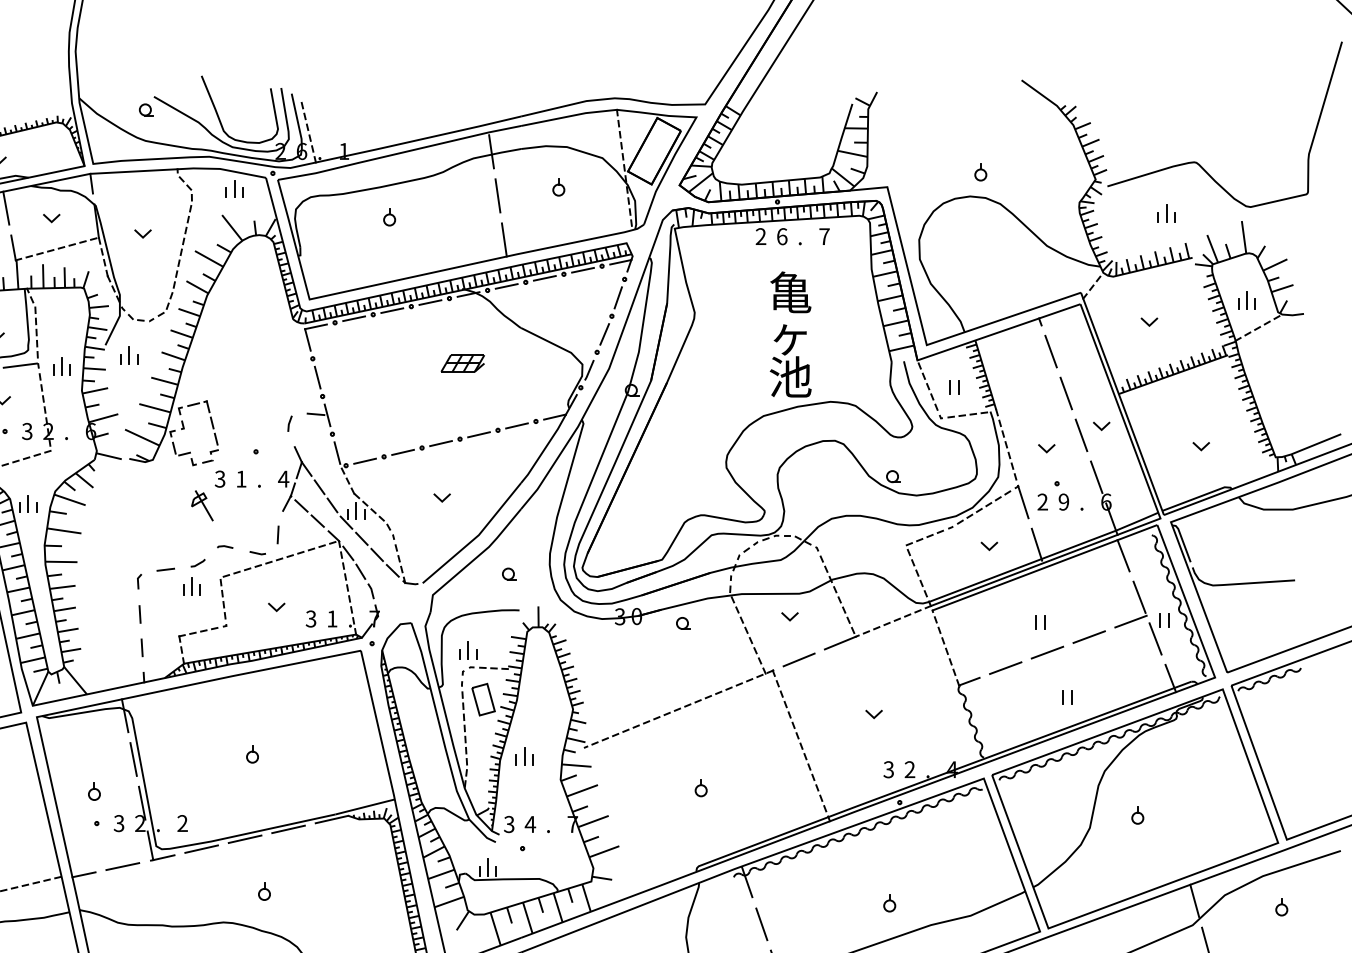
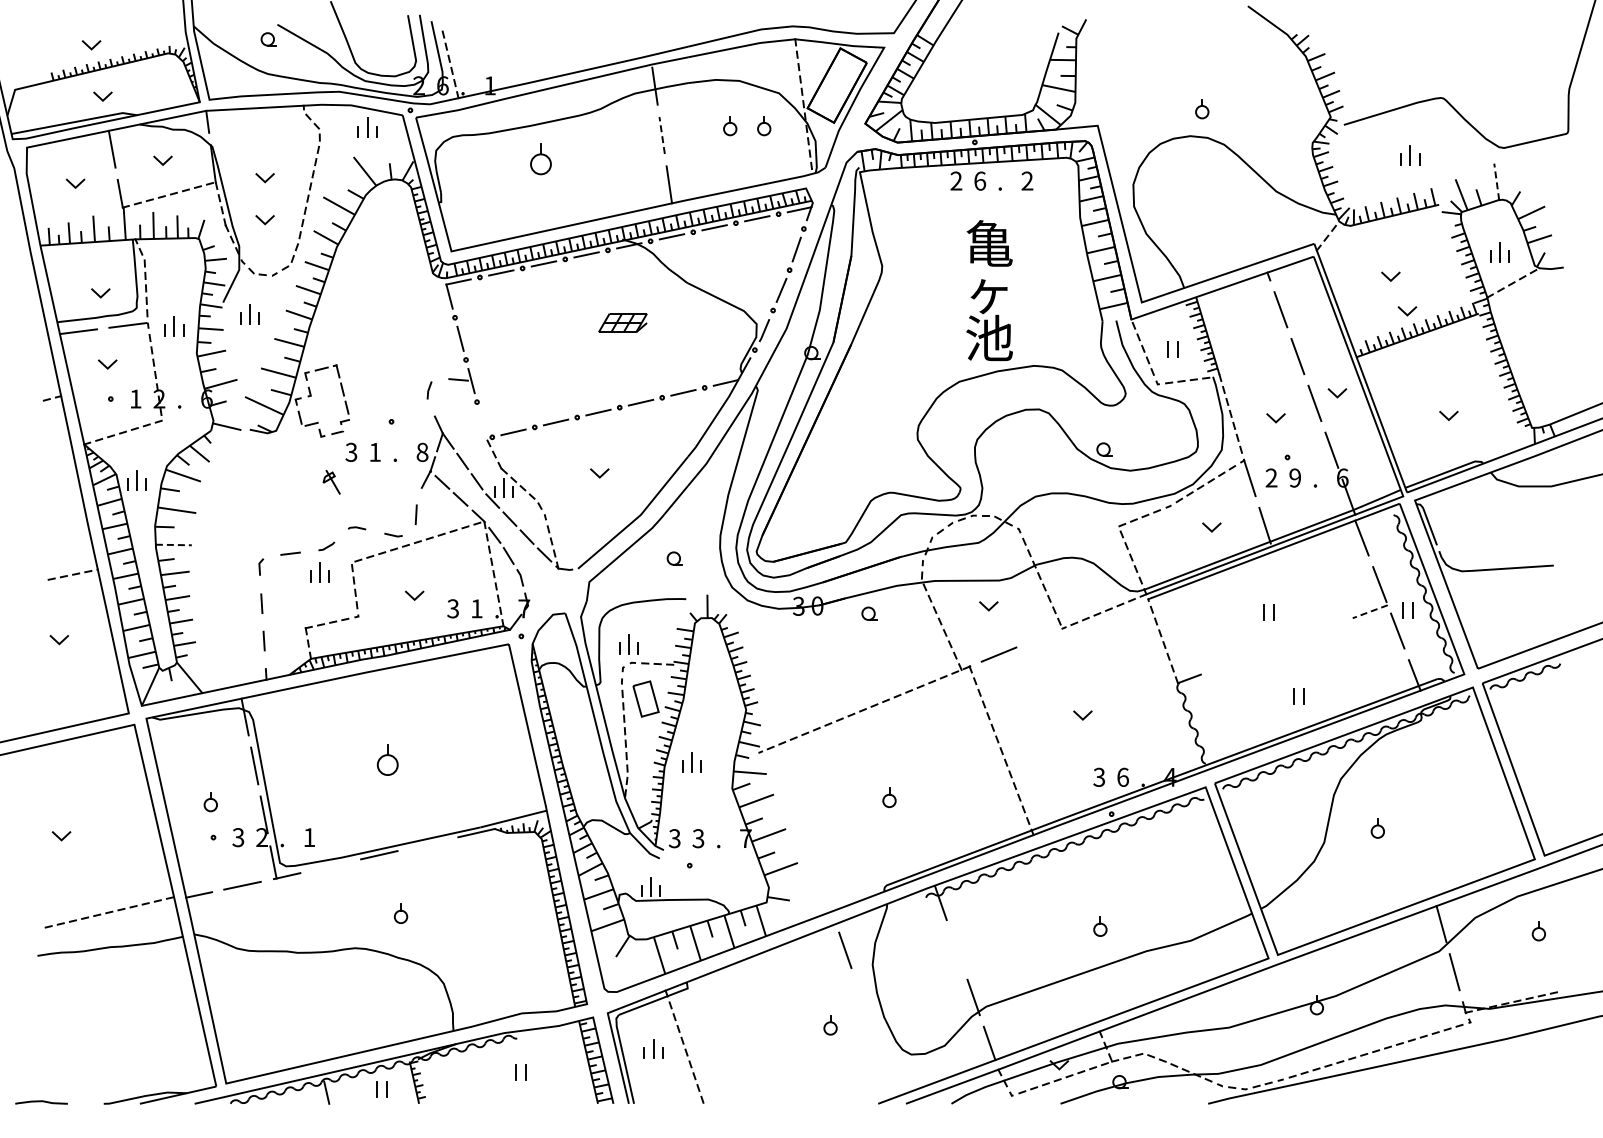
part: (589, 187) -> (764, 126), added
line: (498, 195) -> (662, 135), solid -> dashed
part: (389, 217) -> (540, 159), size x1.6
text: (824, 236) -> (1027, 180), 7 -> 2
line: (1243, 236) -> (1496, 181), solid -> dashed
line: (141, 272) -> (263, 221), added
line: (1164, 354) -> (1407, 313), added
text: (27, 430) -> (135, 398), 3 -> 1
line: (337, 453) -> (482, 423), removed
text: (283, 478) -> (422, 451), 4 -> 8
part: (202, 506) -> (331, 482), size x0.7
line: (61, 561) -> (173, 544), solid -> dashed
line: (1131, 621) -> (1370, 611), solid -> dashed
line: (1089, 636) -> (1323, 628), removed
line: (839, 642) -> (1044, 635), removed
line: (1047, 651) -> (1276, 645), removed
line: (1005, 667) -> (1229, 663), removed
part: (252, 754) -> (387, 760), size x1.6
text: (909, 768) -> (1122, 776), 2 -> 6
text: (182, 823) -> (309, 837), 2 -> 1
text: (530, 824) -> (698, 838), 4 -> 3
line: (288, 829) -> (427, 844), removed
line: (201, 849) -> (330, 866), removed
line: (761, 923) -> (845, 949), moved

